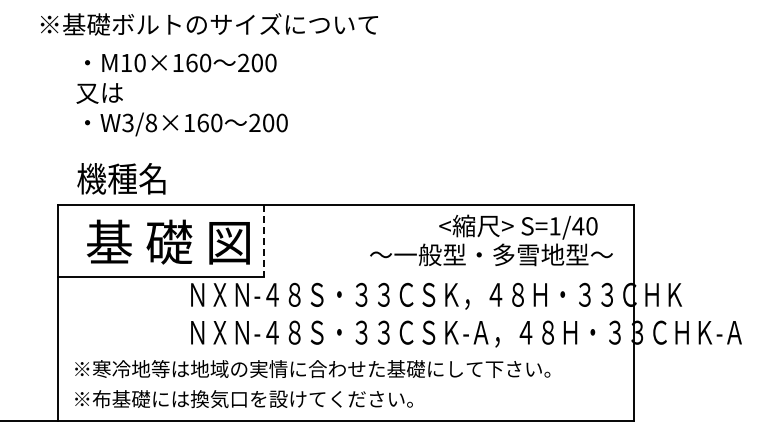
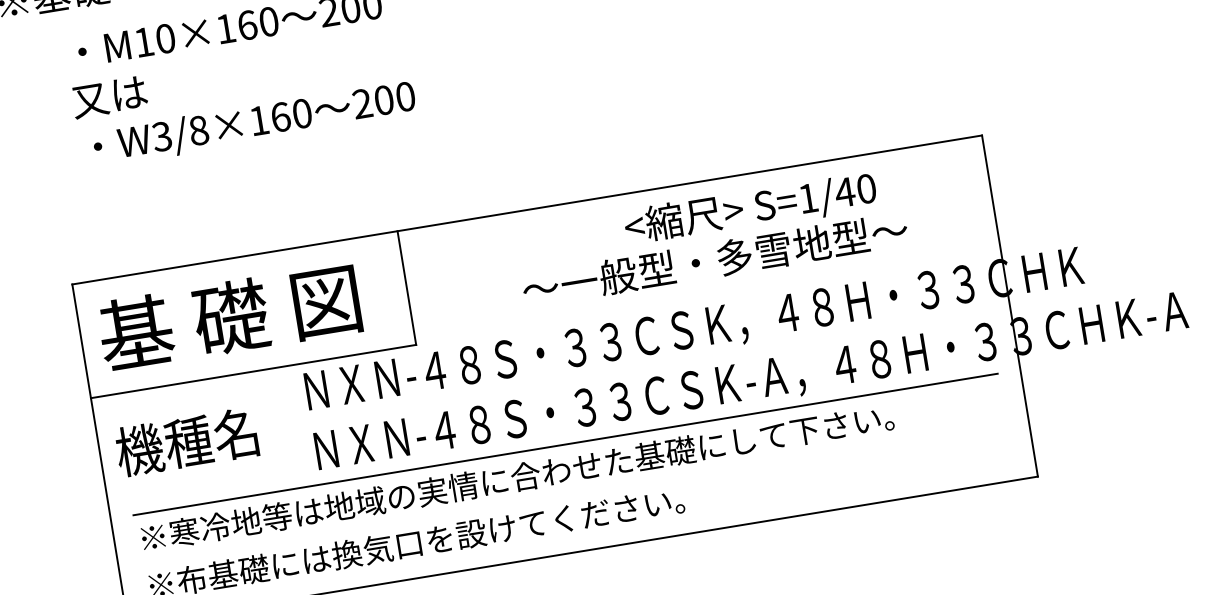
text: (121, 178) -> (186, 441), moved
text: (491, 240) -> (711, 237), moved
text: (168, 241) -> (229, 316), moved
line: (263, 241) -> (406, 288), dashed -> solid
line: (345, 353) -> (565, 444), added

